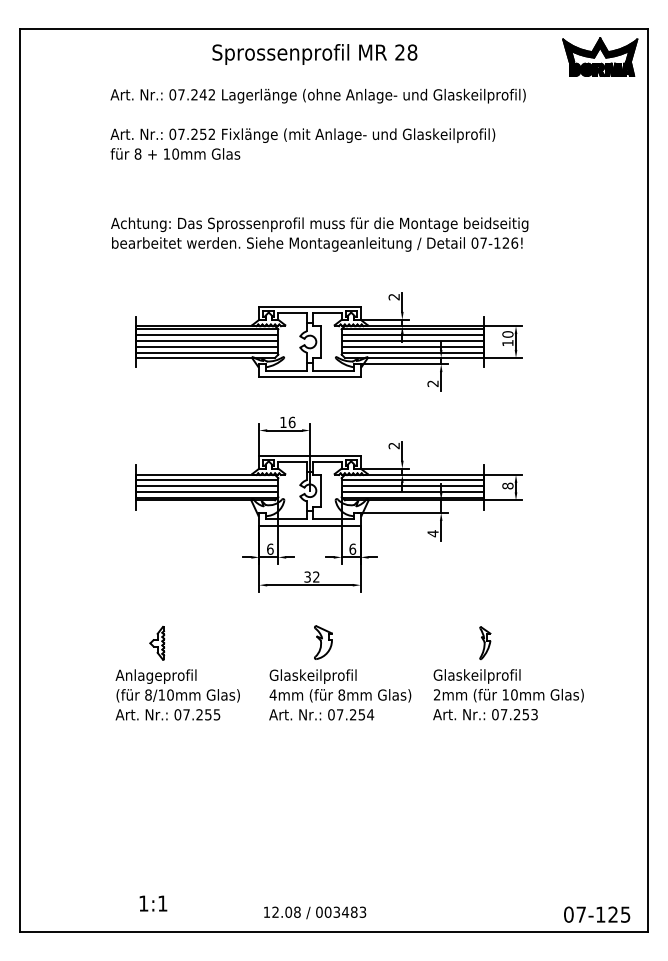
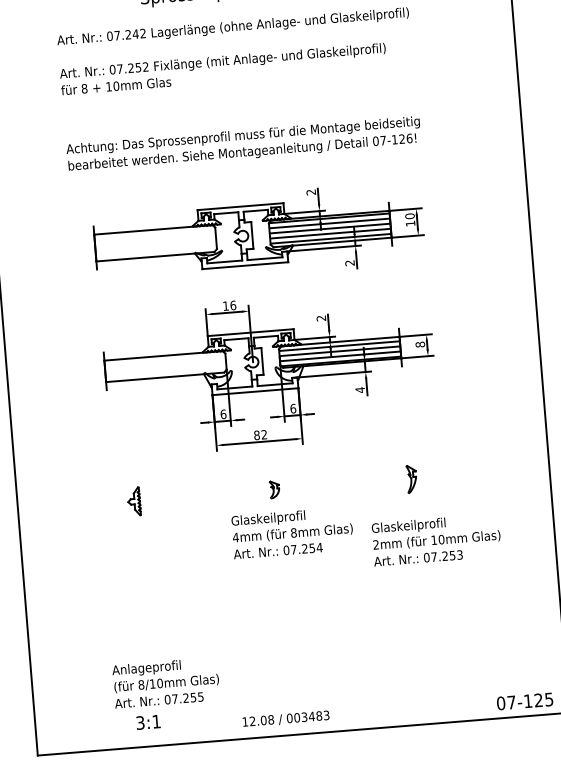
hatch: (206, 341) -> (155, 242), removed
hatch: (206, 489) -> (165, 368), removed
text: (307, 576) -> (256, 434), 32 -> 82
part: (323, 642) -> (274, 489), size x0.6
text: (177, 694) -> (165, 682), moved
text: (508, 694) -> (436, 539), moved
text: (143, 903) -> (140, 722), 1:1 -> 3:1

